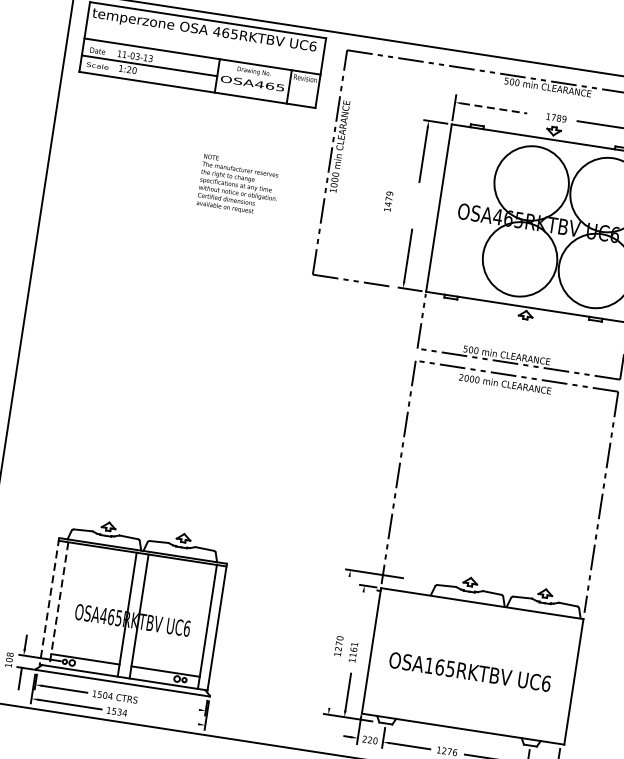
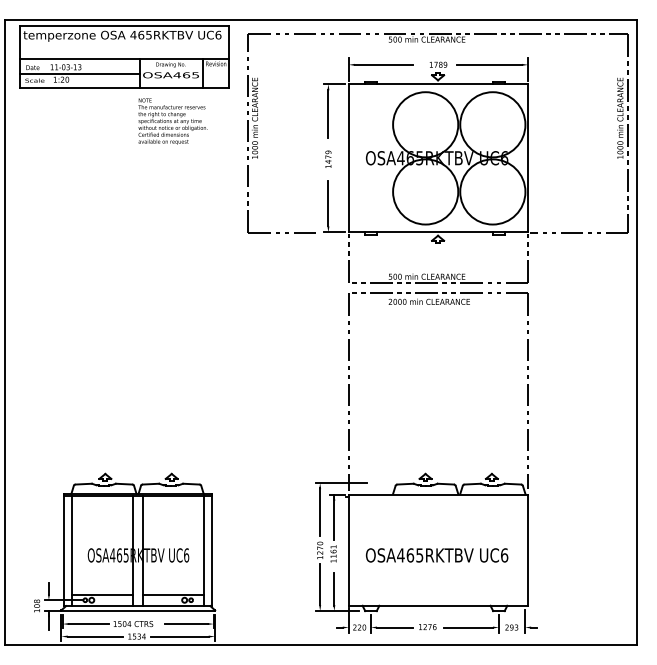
line: (494, 108) -> (383, 64), dashed -> solid
text: (238, 185) -> (172, 121), moved
text: (388, 200) -> (328, 158), moved
line: (48, 601) -> (63, 550), dashed -> solid
line: (345, 603) -> (320, 512), added
line: (58, 604) -> (72, 551), dashed -> solid
line: (360, 610) -> (334, 516), added
text: (428, 665) -> (400, 555), OSA165RKTBV -> OSA465RKTBV
line: (333, 684) -> (320, 584), added
line: (175, 706) -> (186, 624), added
line: (165, 719) -> (179, 636), added

